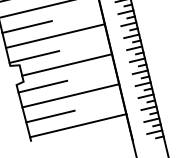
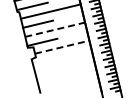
line: (55, 35) -> (55, 29), solid -> dashed
line: (67, 65) -> (62, 47), solid -> dashed
line: (42, 85) -> (47, 59), removed
line: (70, 95) -> (64, 65), removed
line: (49, 115) -> (51, 77), removed
line: (77, 124) -> (68, 83), removed

